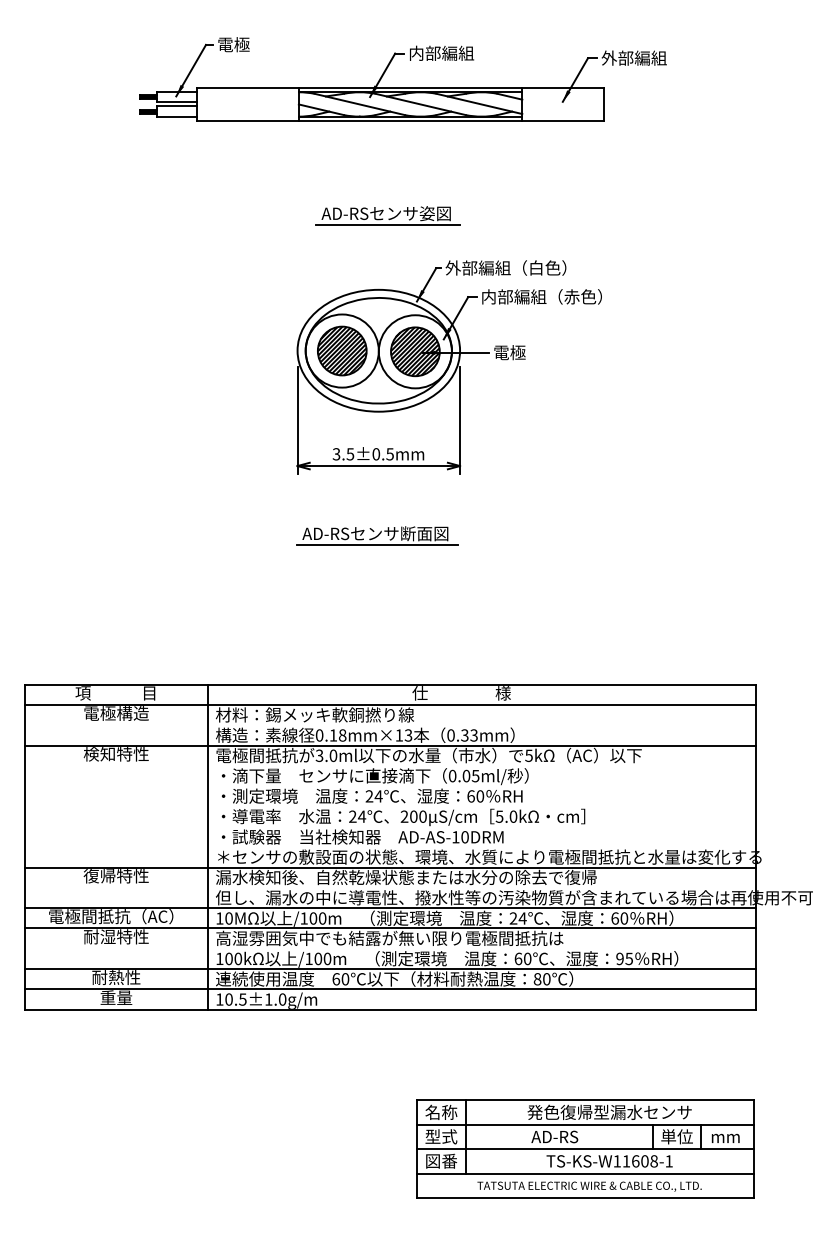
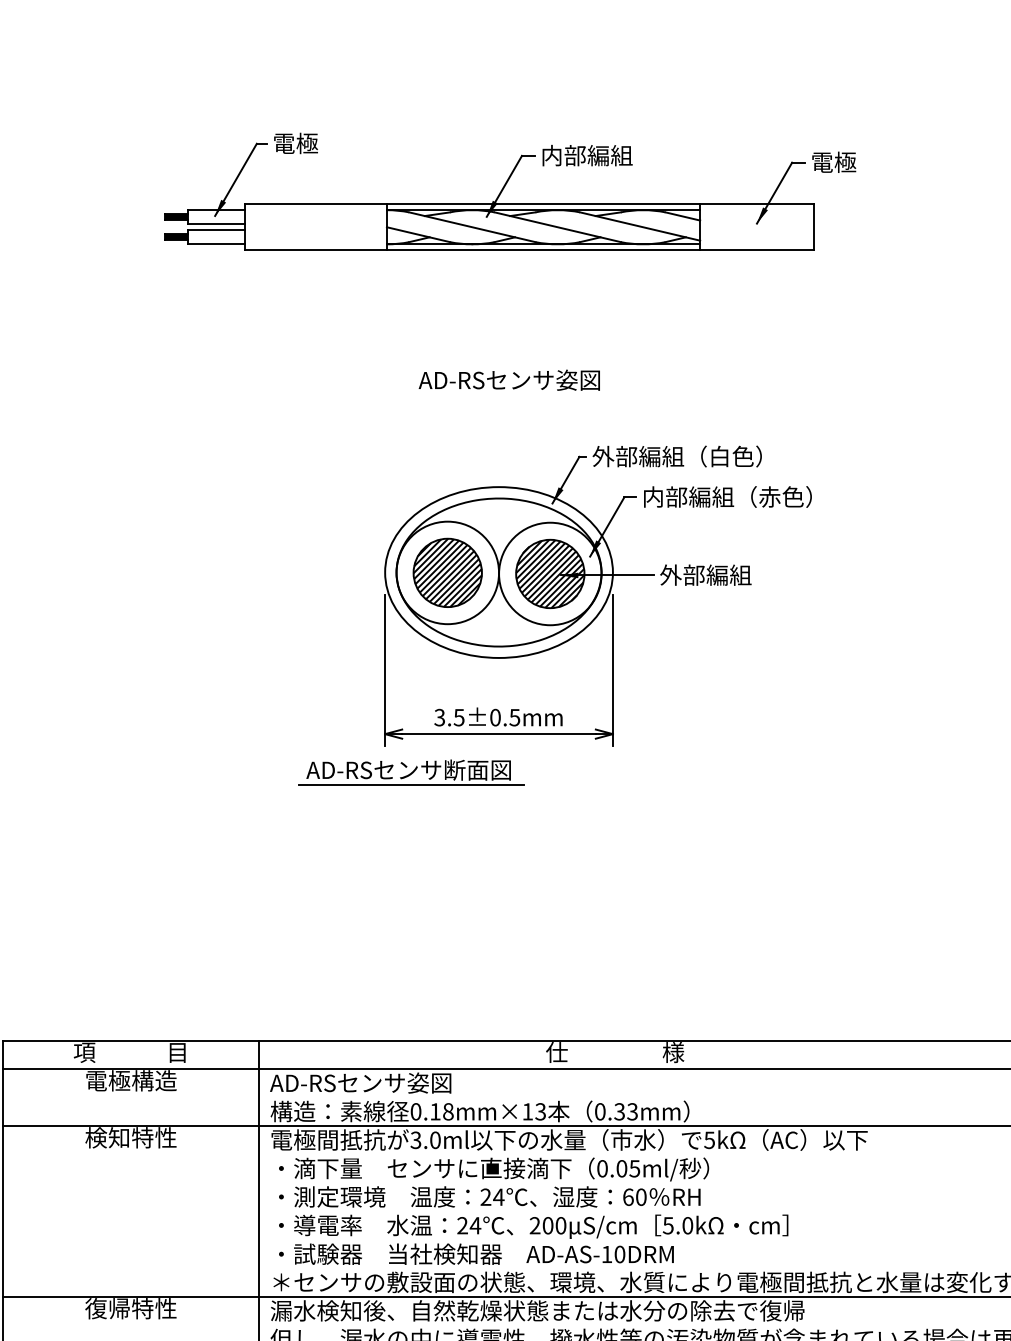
text: (633, 57) -> (856, 161), 外部編組 -> 電極
line: (388, 224) -> (512, 395), removed
text: (525, 352) -> (704, 574), 電極 -> 外部編組
part: (377, 535) -> (411, 772), moved
text: (314, 714) -> (408, 1082), 材料：錫メッキ軟銅撚り線 -> AD-RSセンサ姿図

